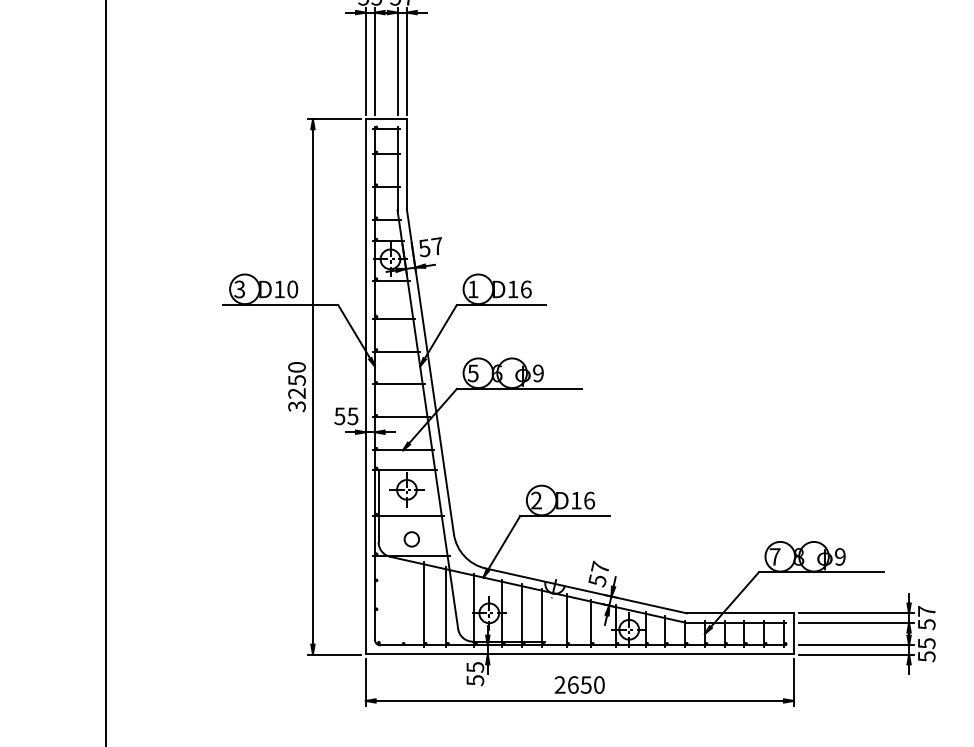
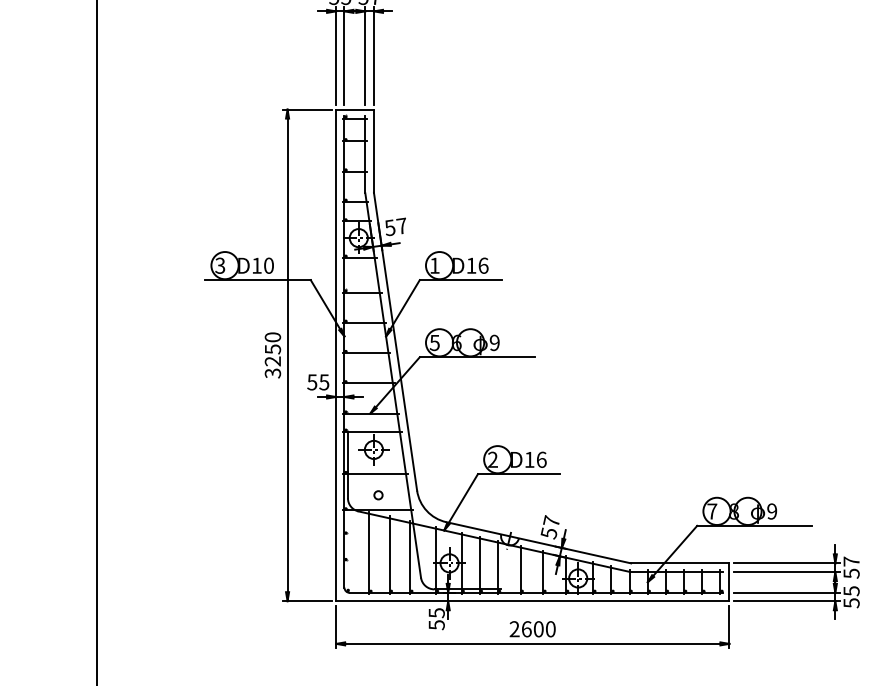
circle: (411, 538) -> (378, 494), size x0.62
line: (402, 602) -> (369, 553), added
text: (585, 684) -> (538, 628), 2650 -> 2600

